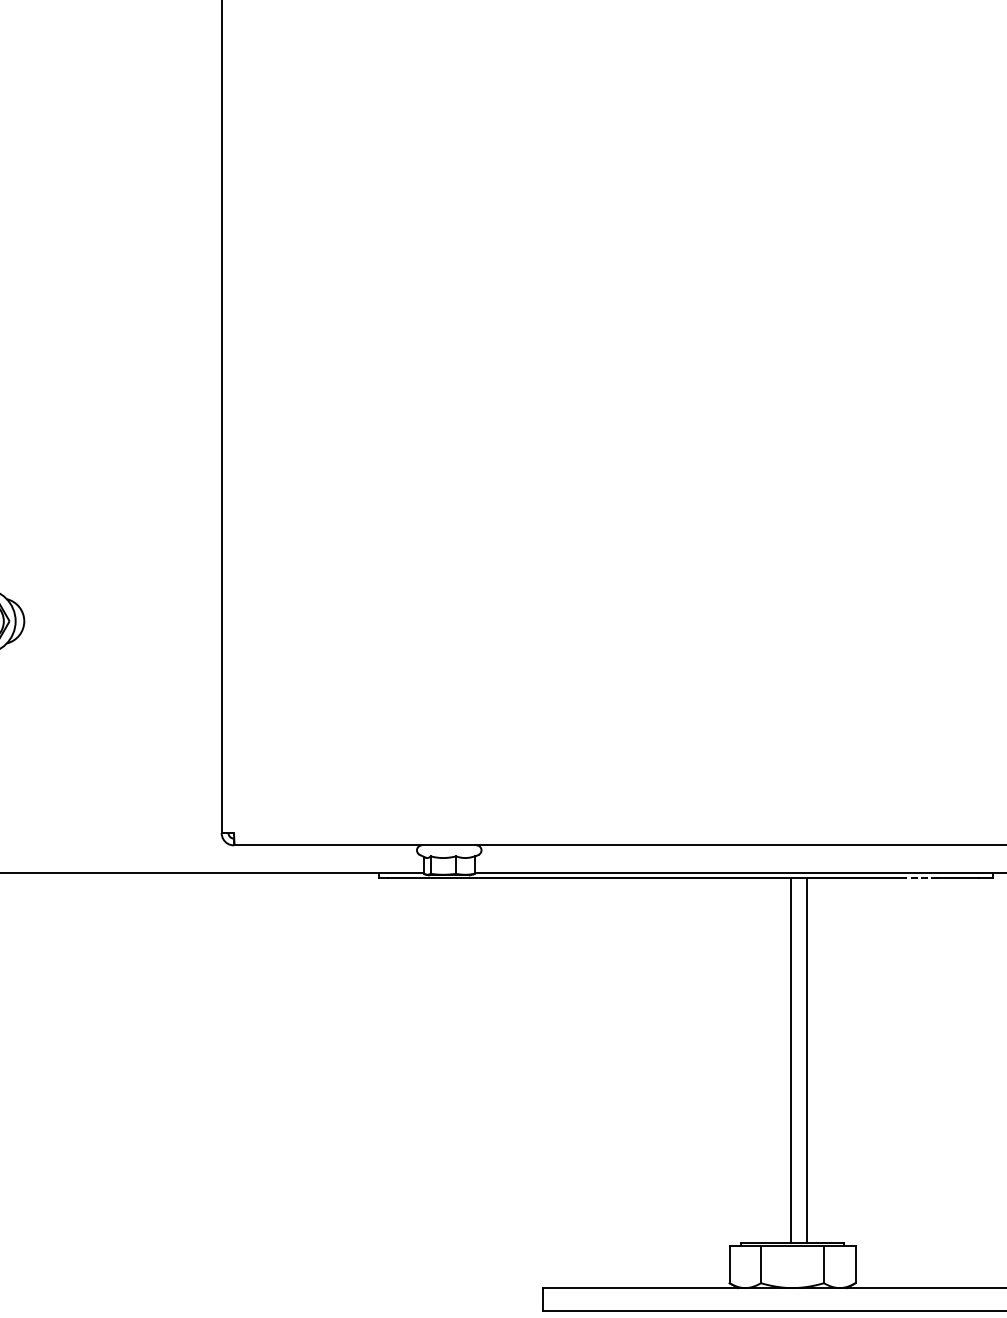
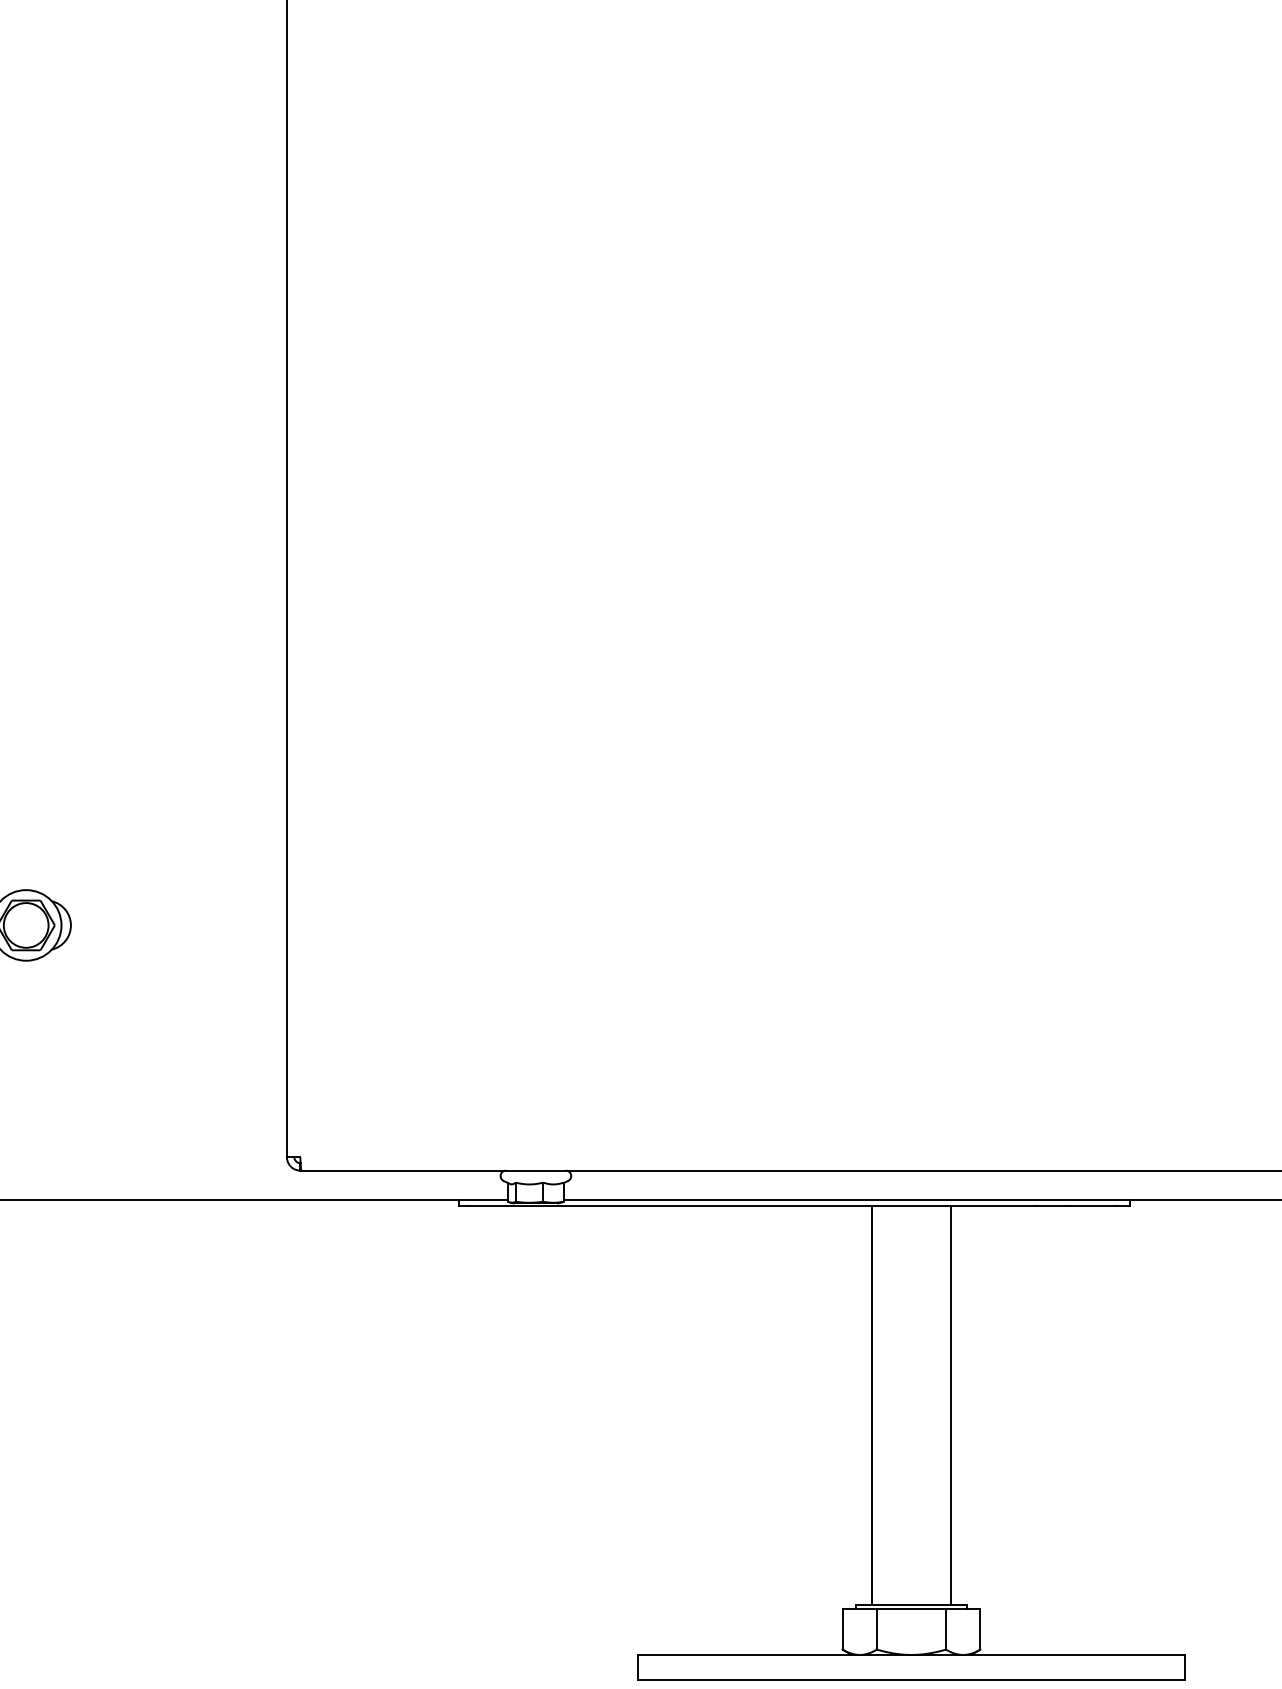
line: (921, 878) -> (1052, 1206), dashed -> solid
line: (791, 1060) -> (951, 1405), moved
line: (807, 1060) -> (871, 1405), moved

